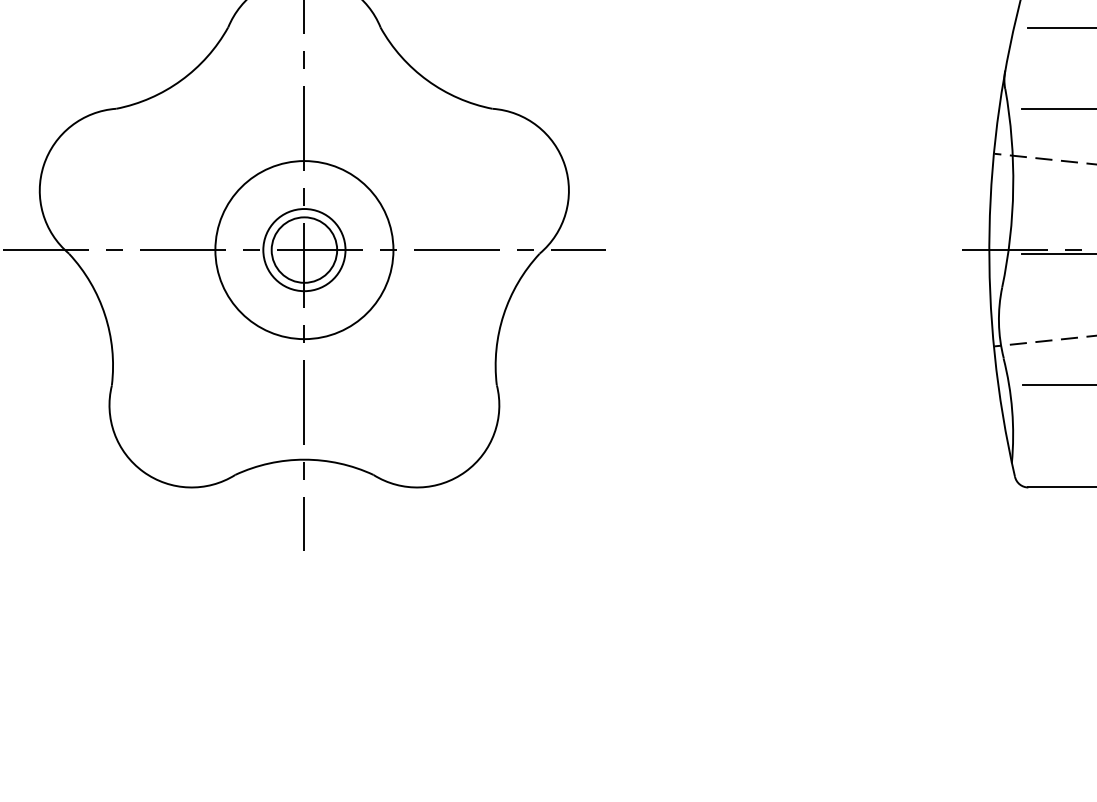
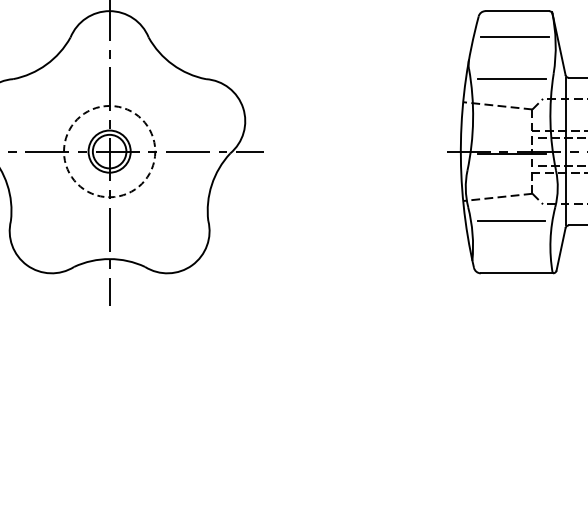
circle: (304, 249) -> (109, 151), solid -> dashed

